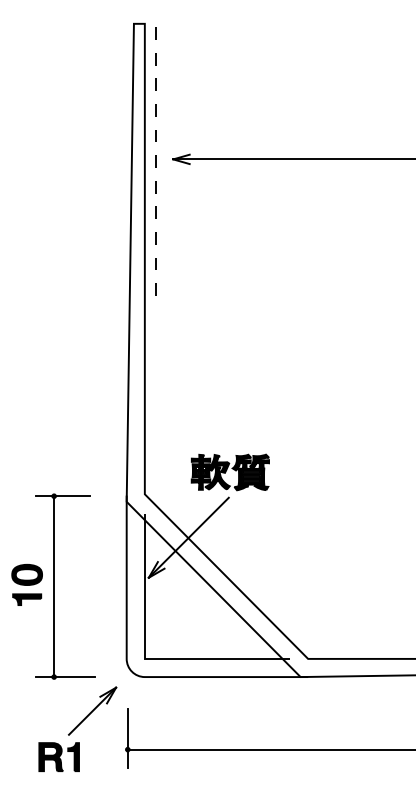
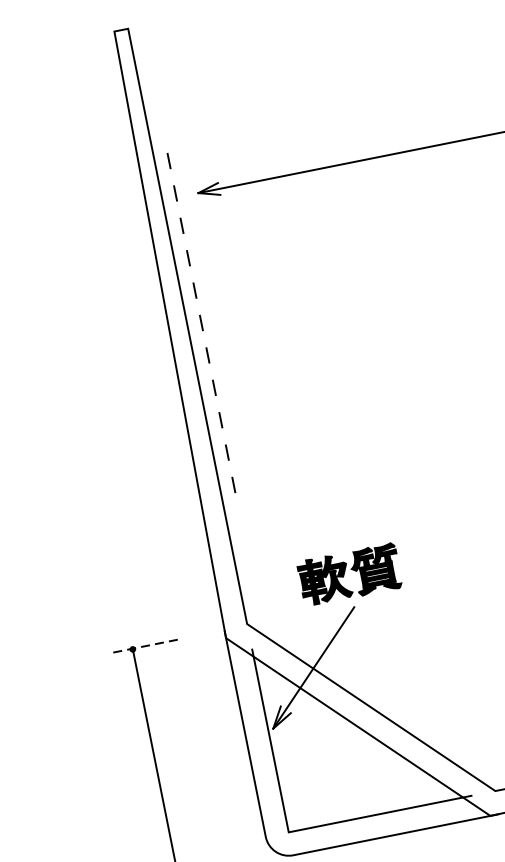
line: (155, 161) -> (200, 323), moved
line: (62, 495) -> (143, 646), solid -> dashed
part: (26, 584) -> (120, 768), removed

